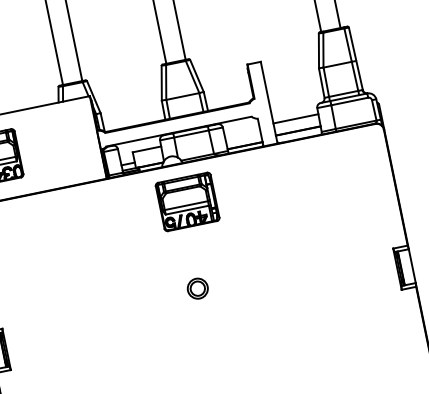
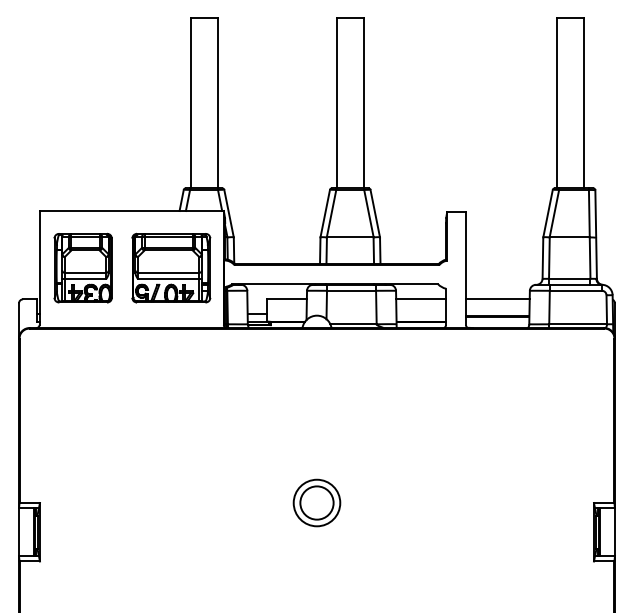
line: (242, 129) -> (421, 299), added
part: (187, 201) -> (171, 267), moved
part: (197, 288) -> (316, 502), size x1.67

